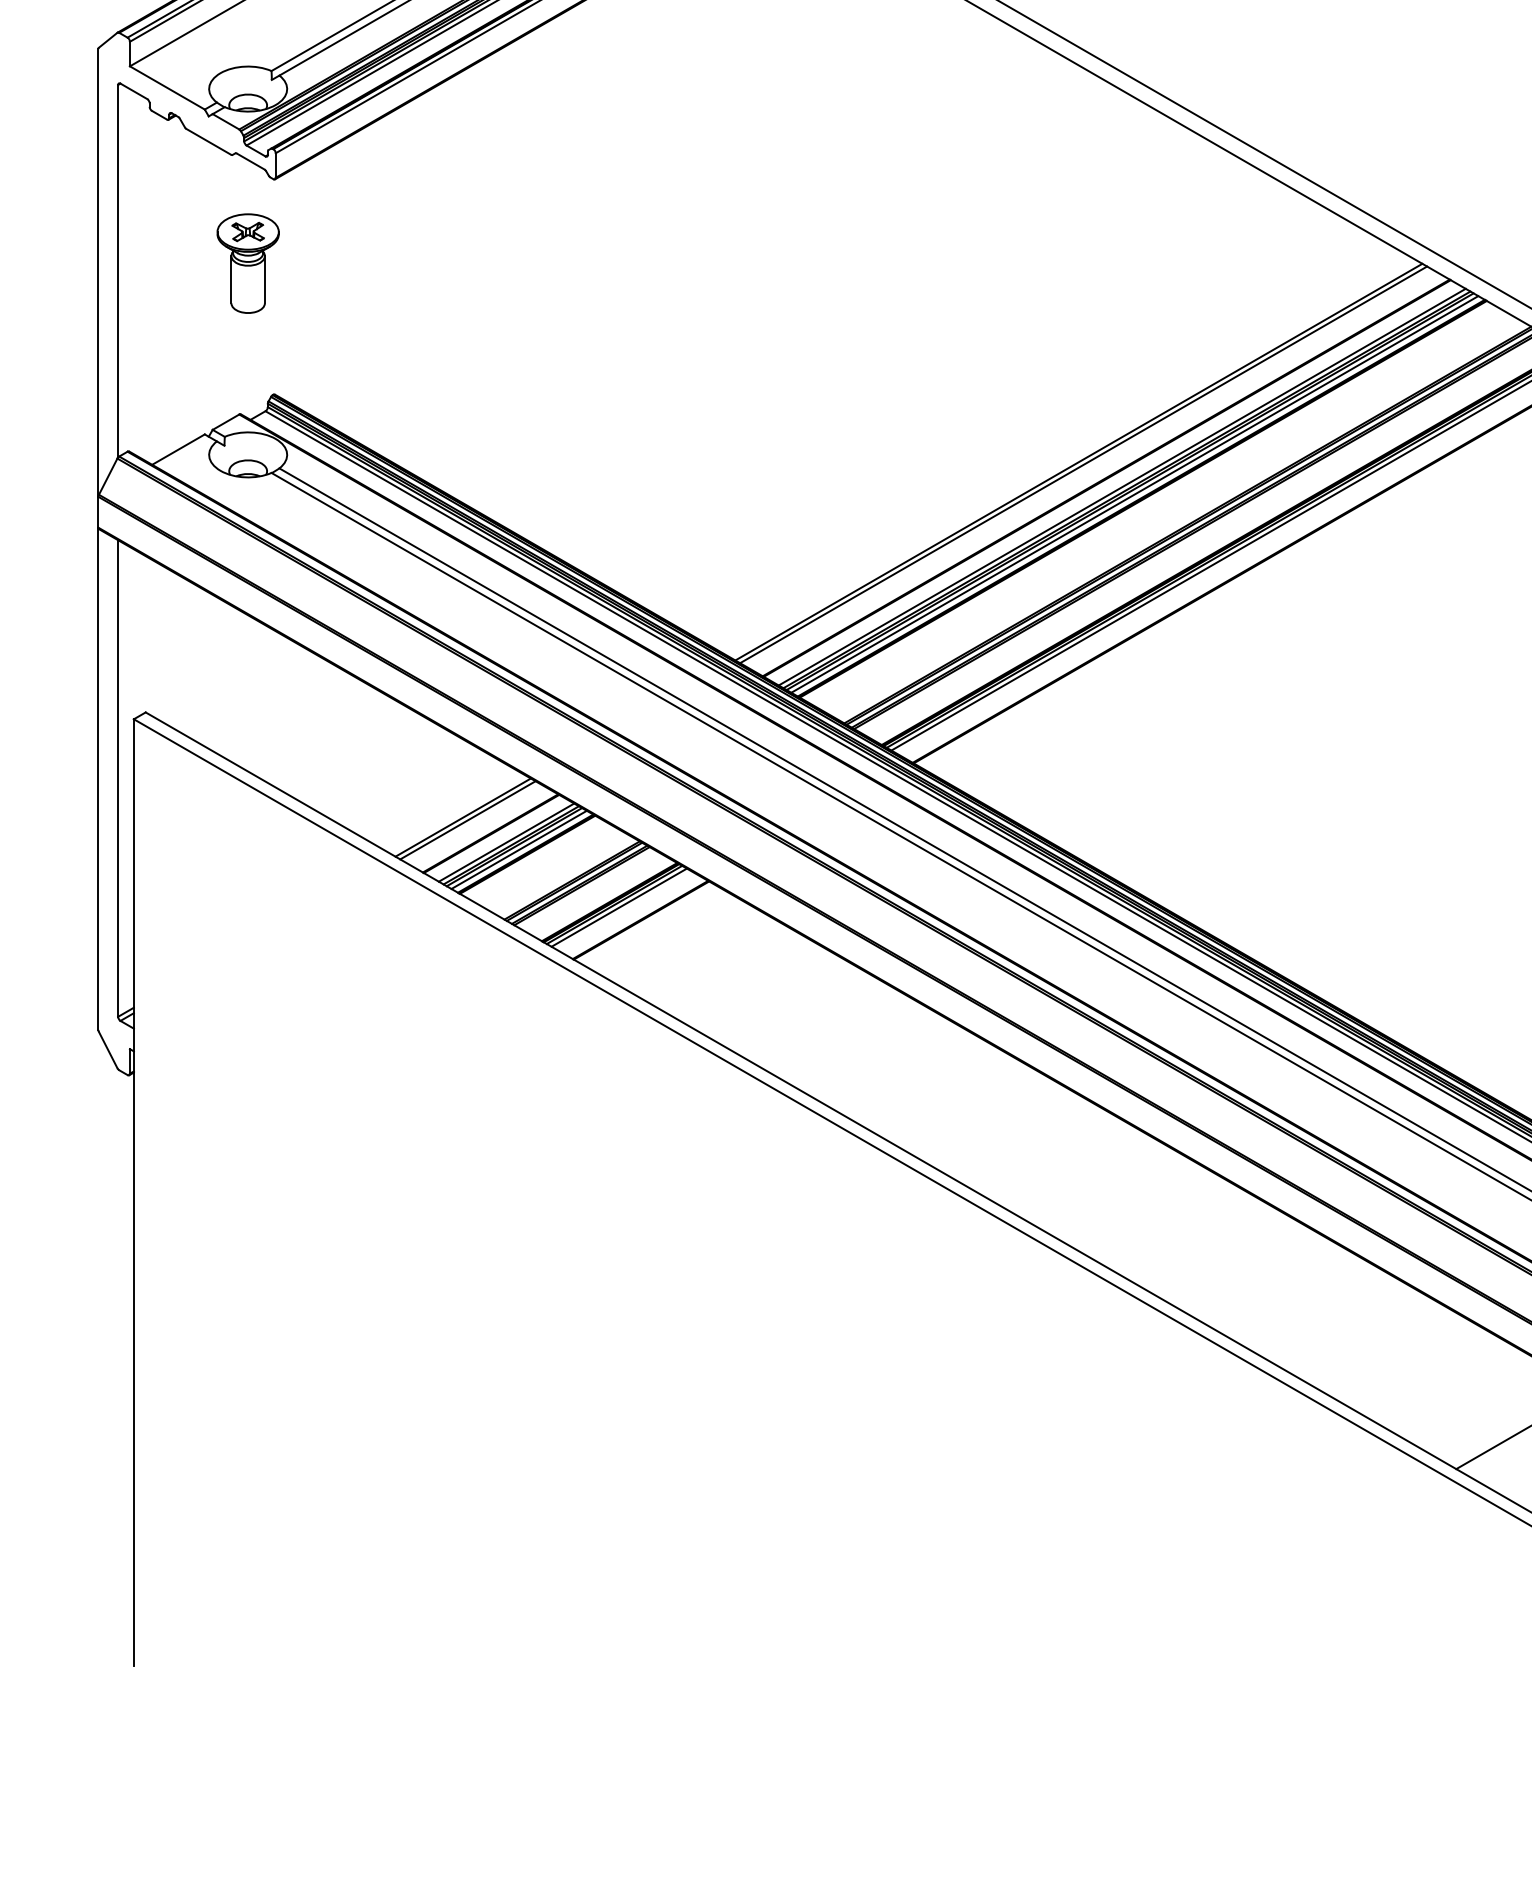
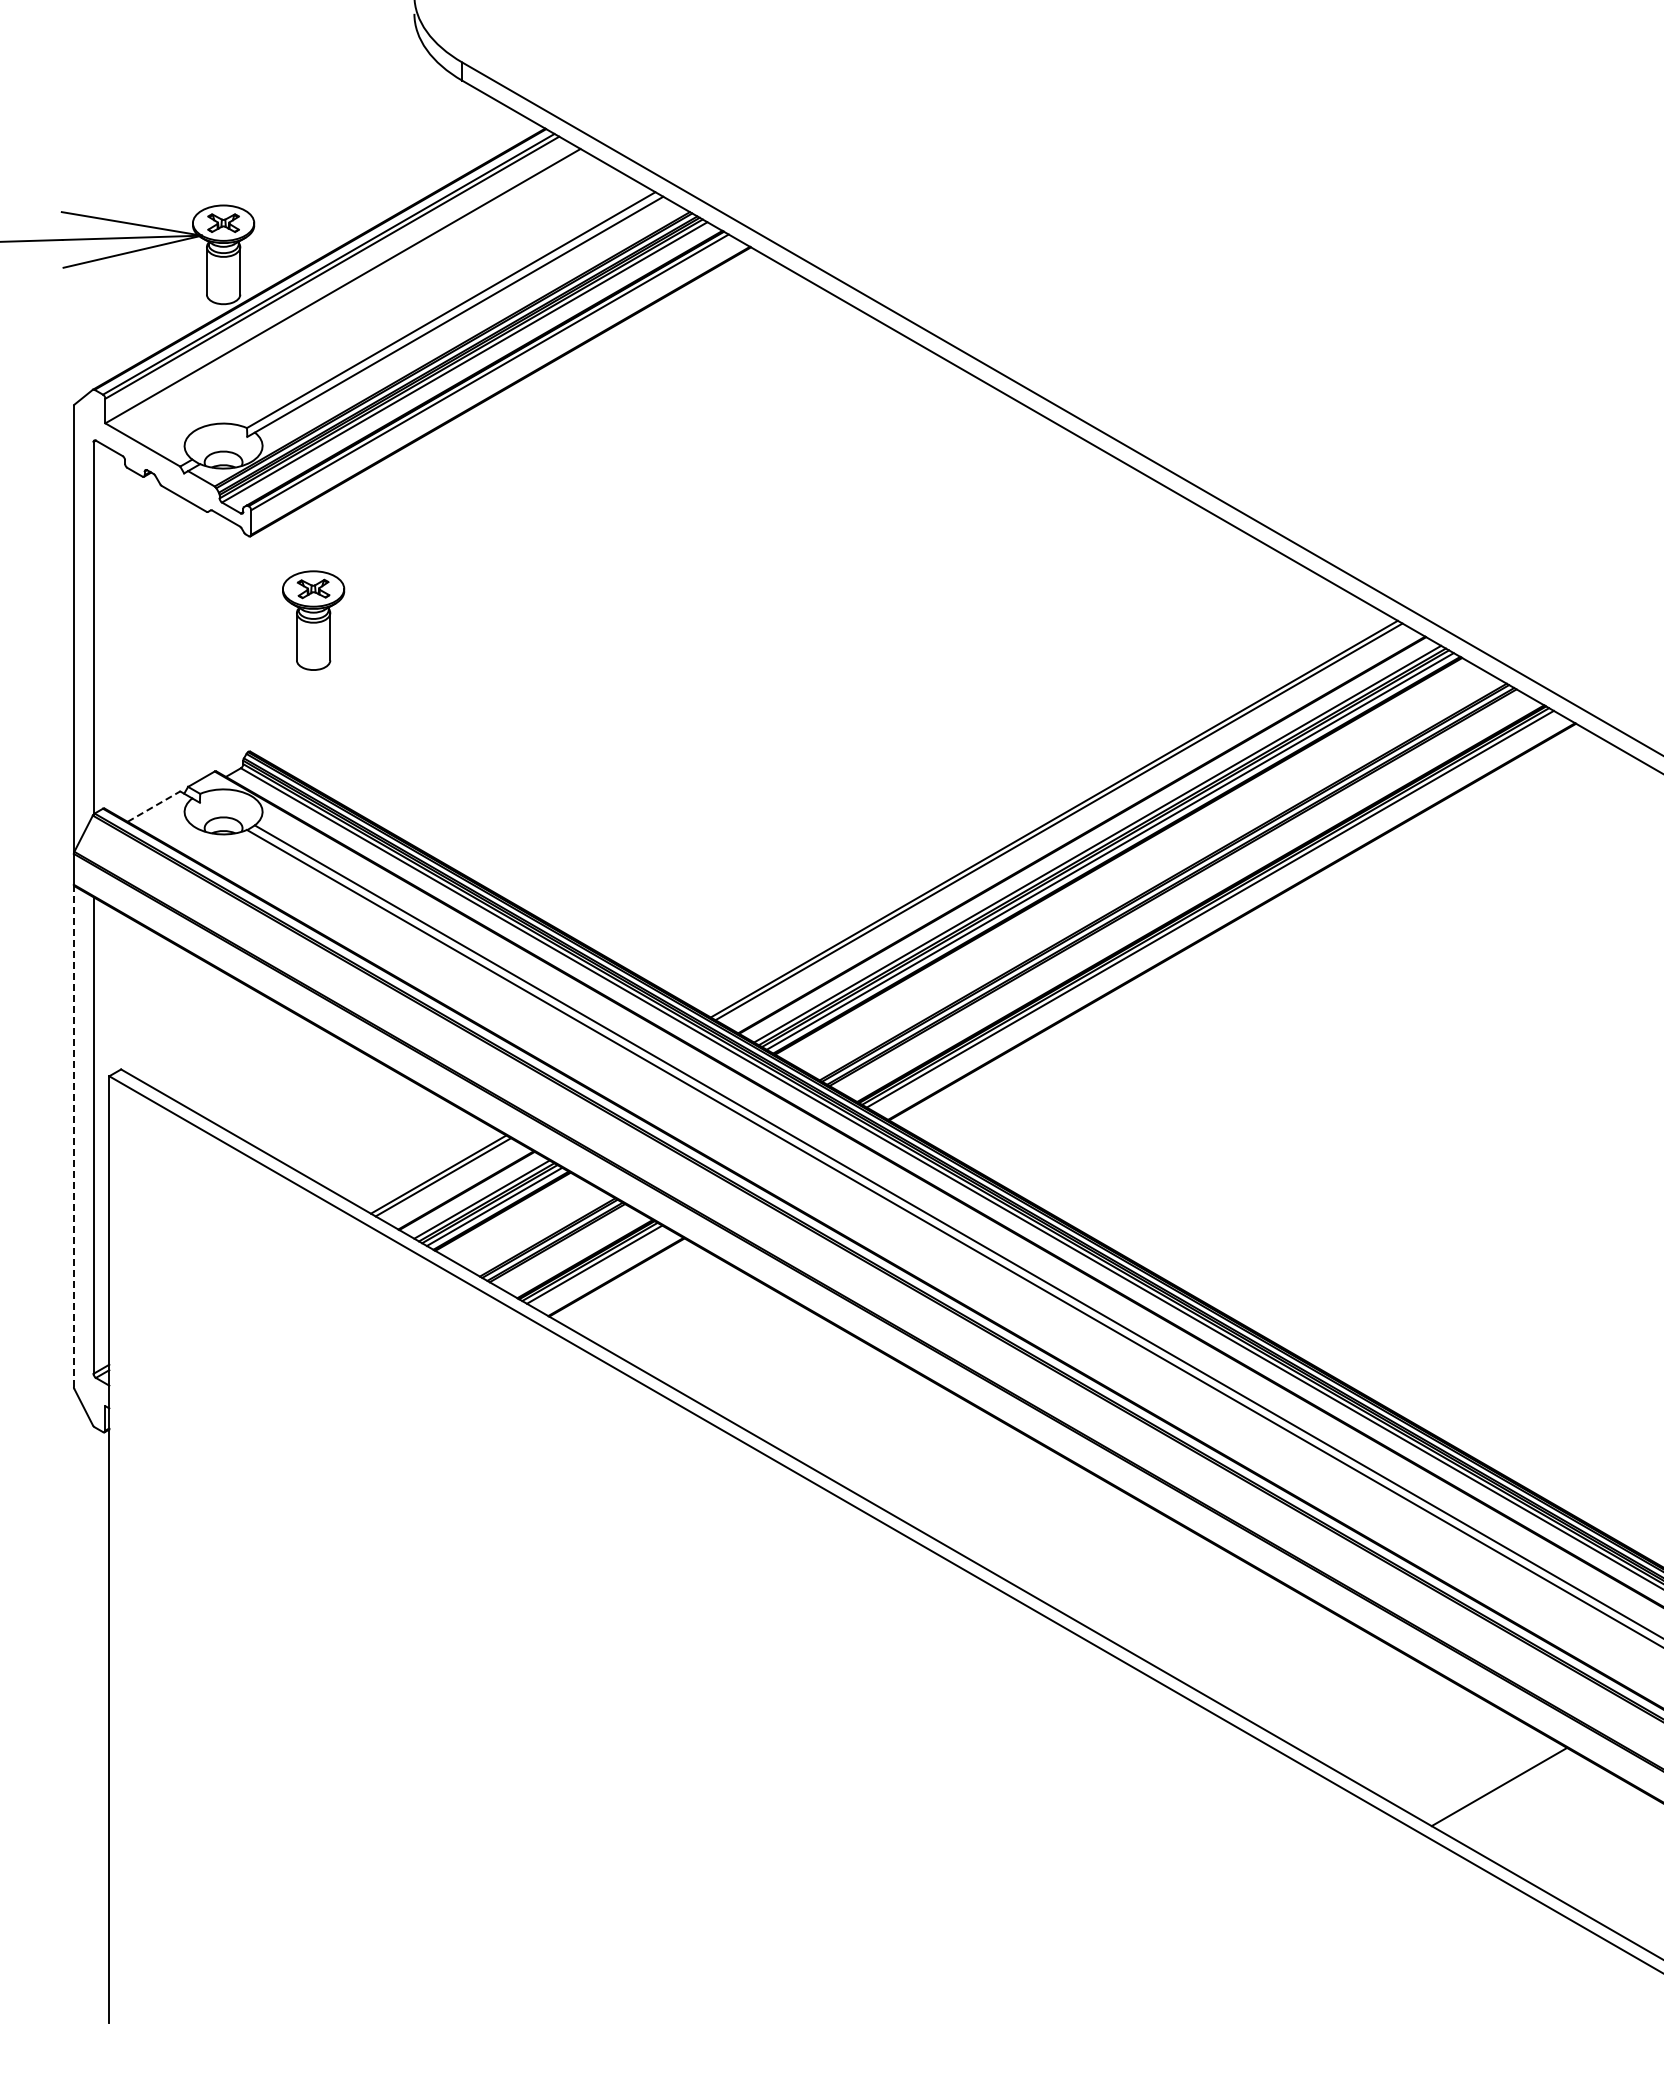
part: (248, 263) -> (313, 620), moved
line: (179, 449) -> (154, 806), solid -> dashed
line: (98, 779) -> (73, 1136), solid -> dashed

